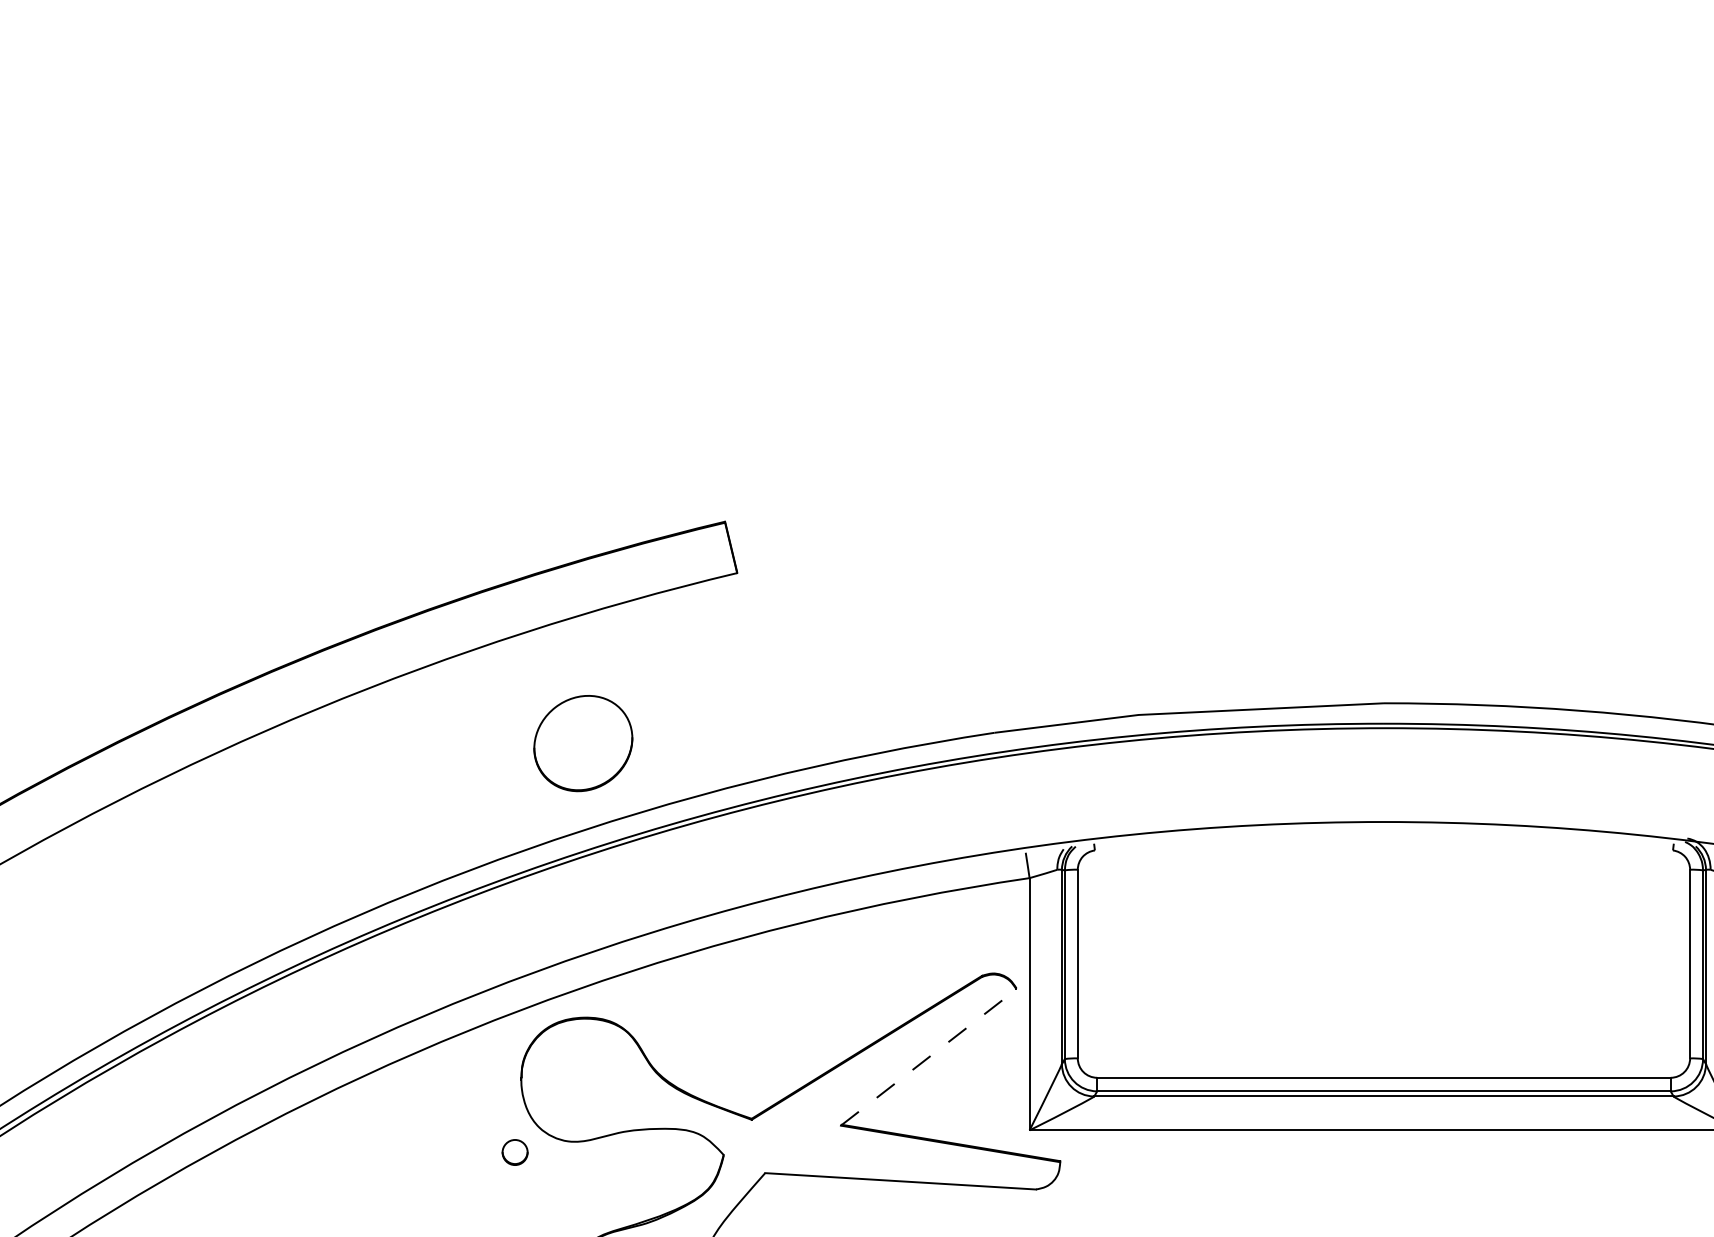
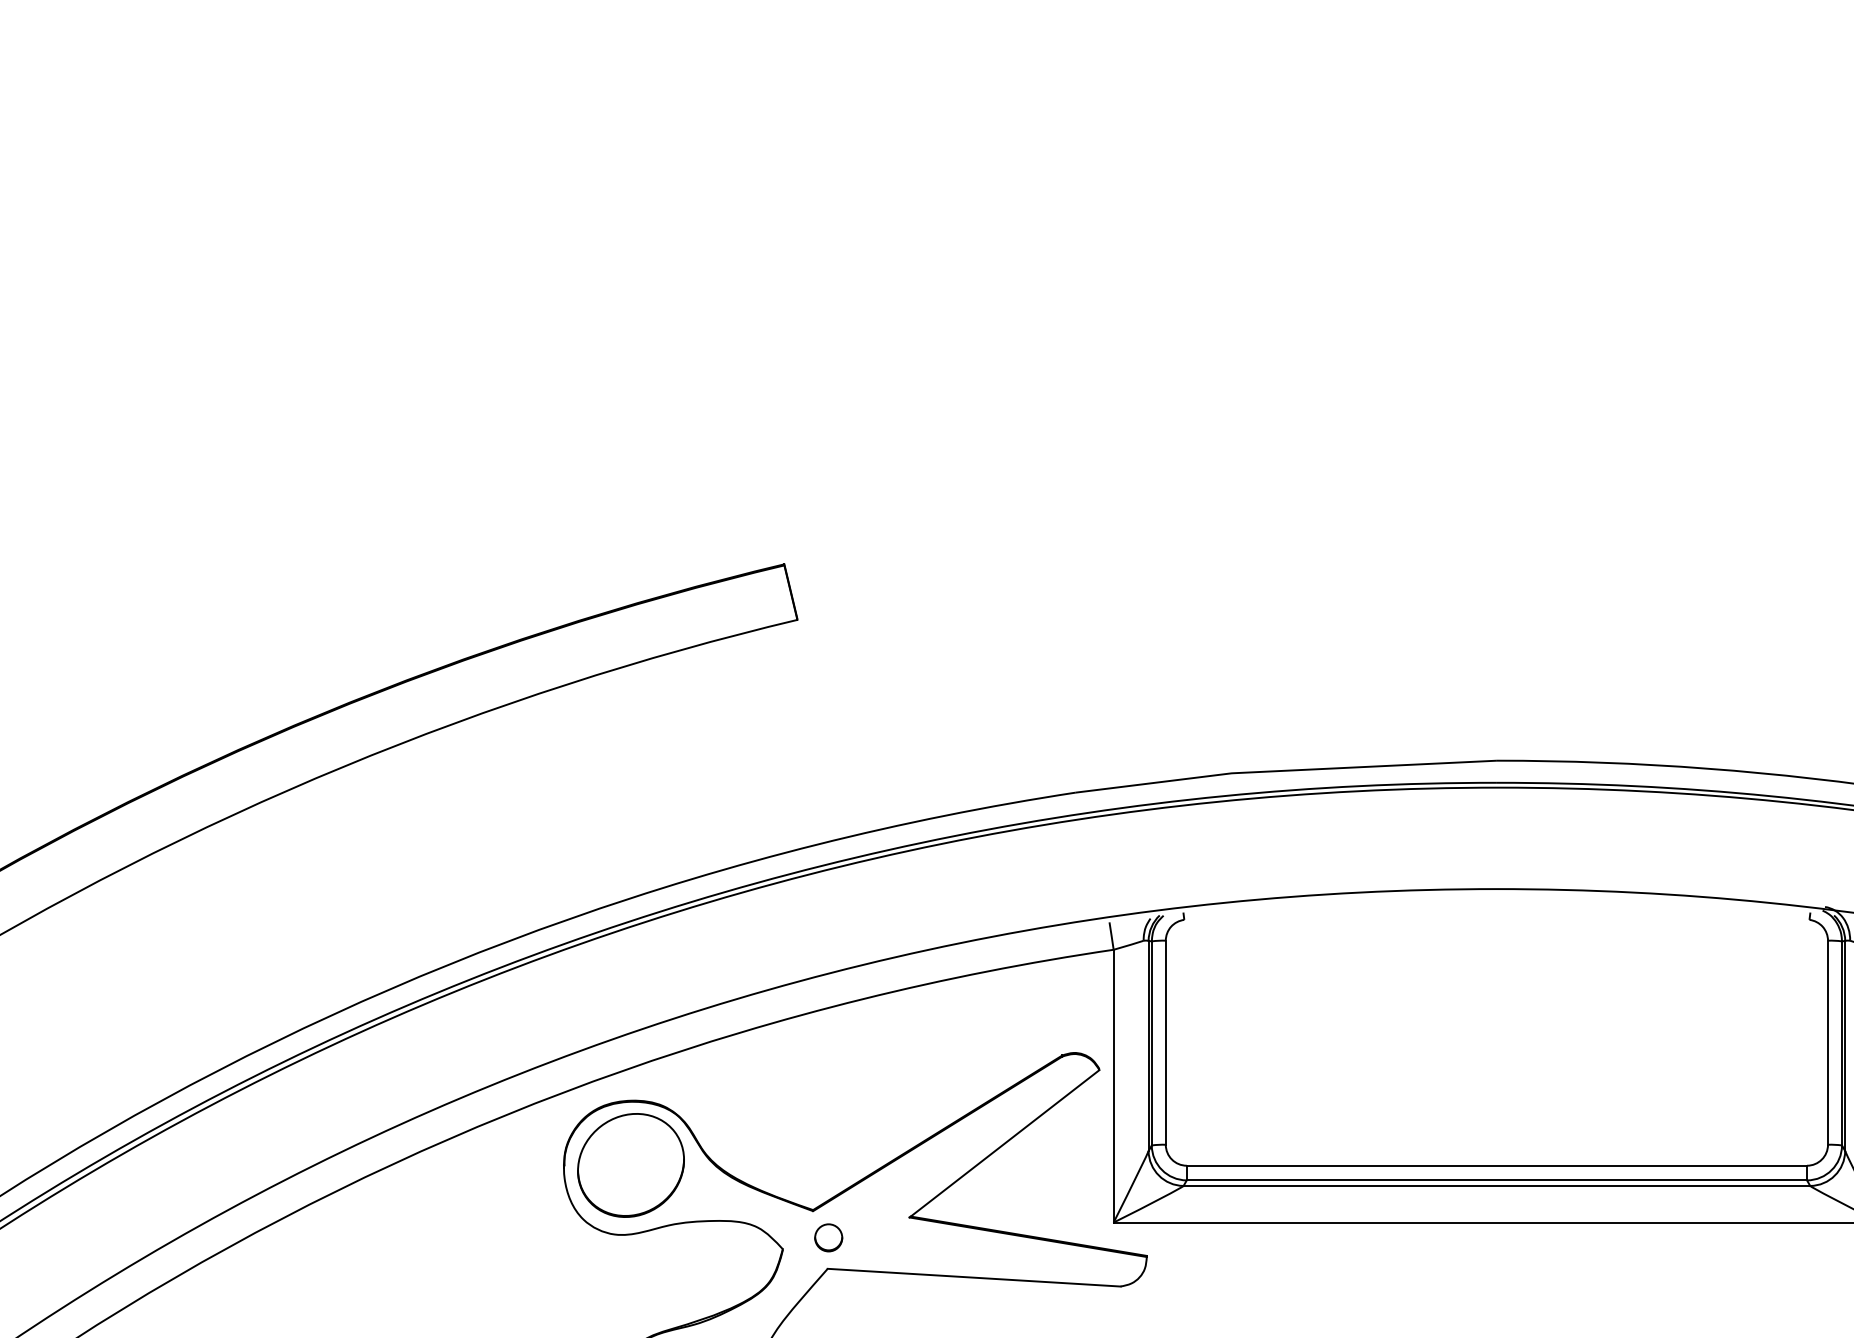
part: (583, 743) -> (631, 1165), moved
line: (929, 1057) -> (1005, 1143), dashed -> solid
circle: (514, 1152) -> (828, 1237), moved

